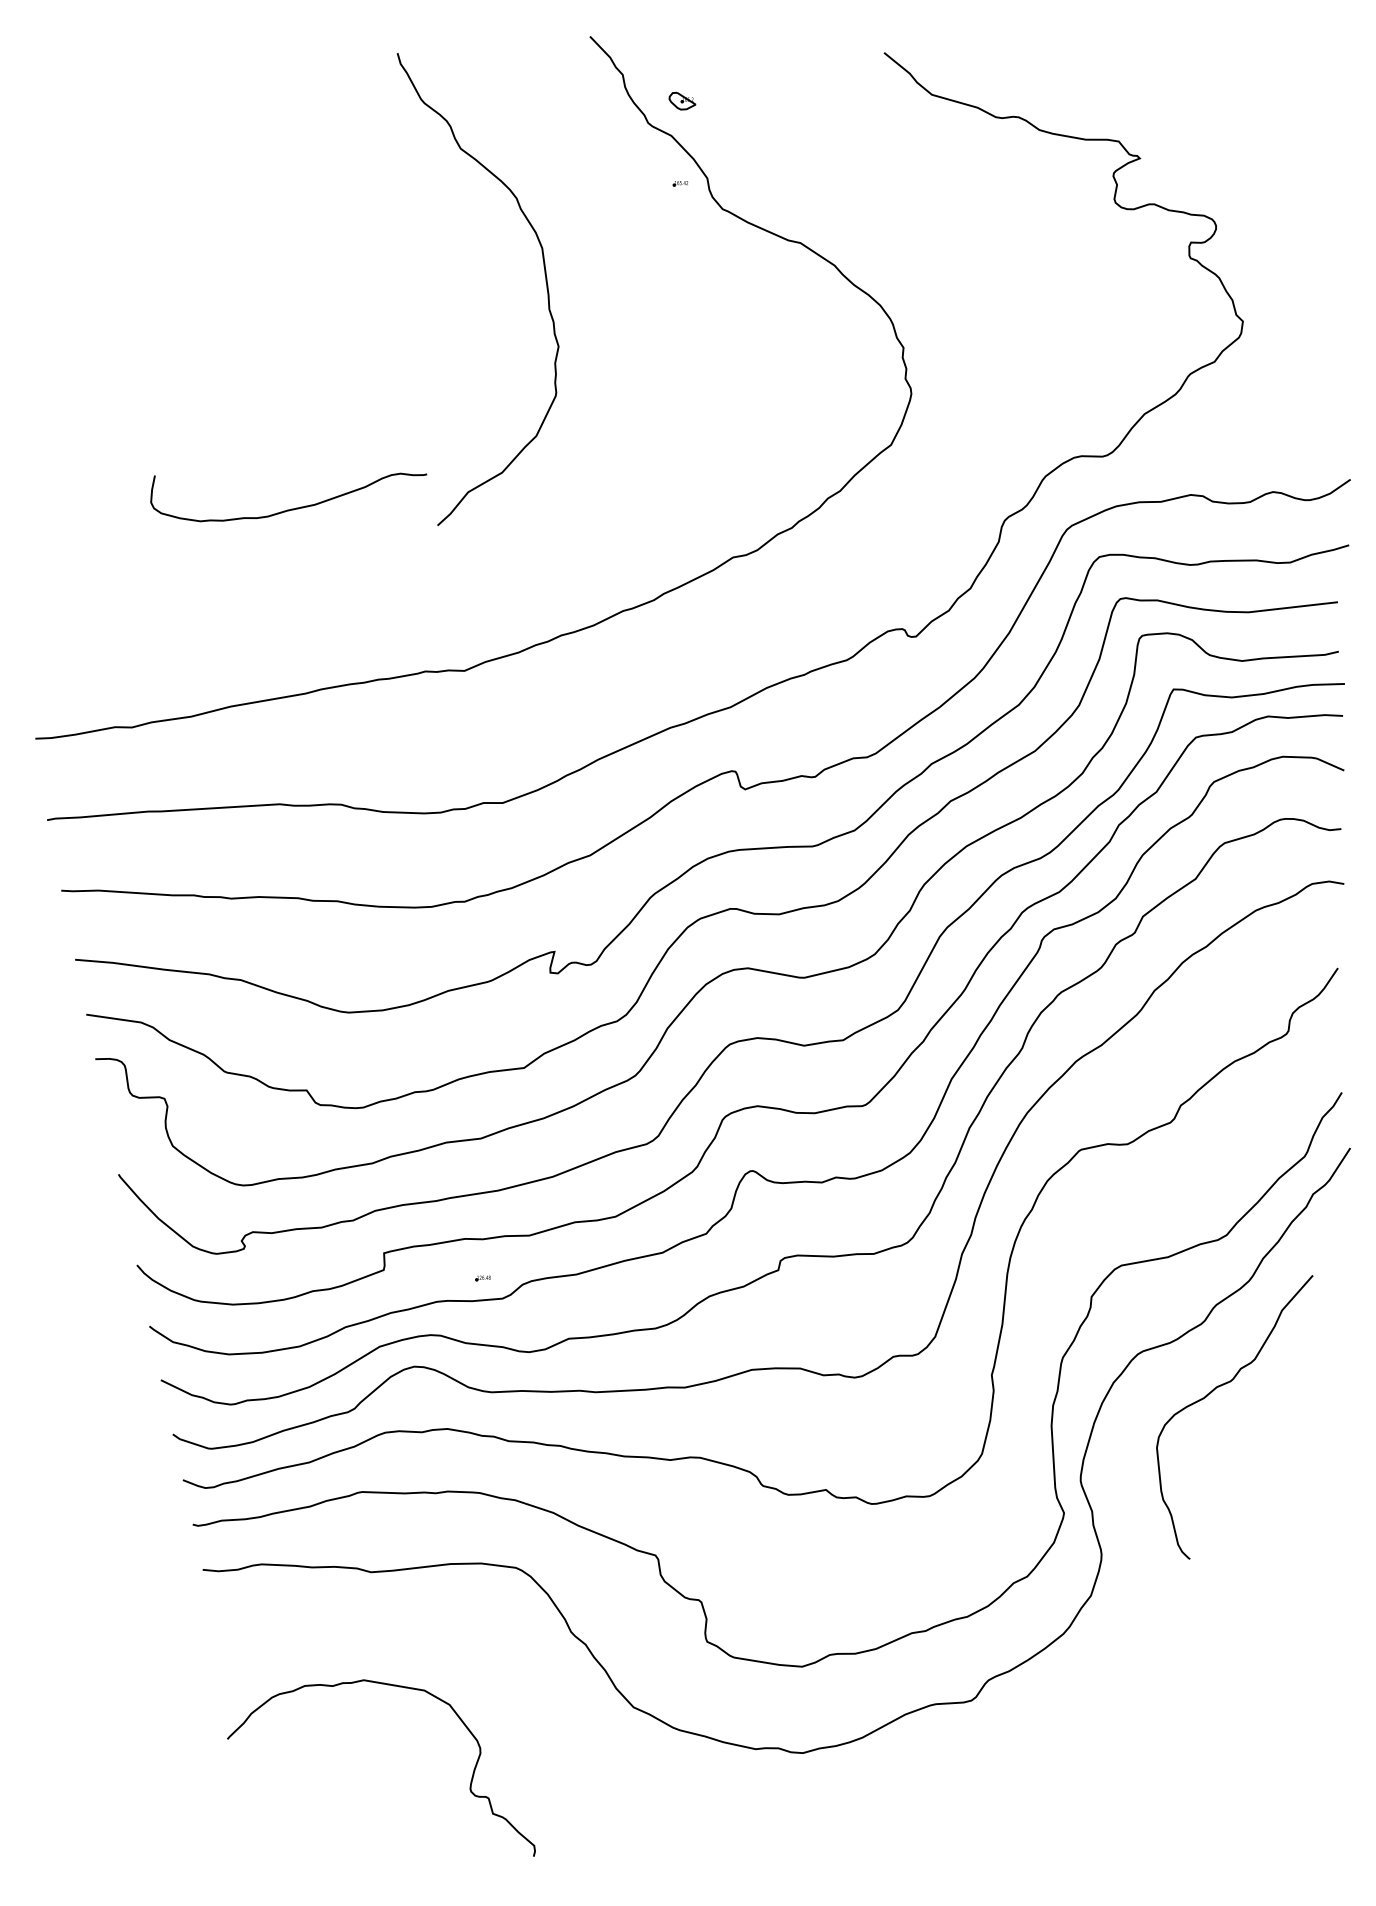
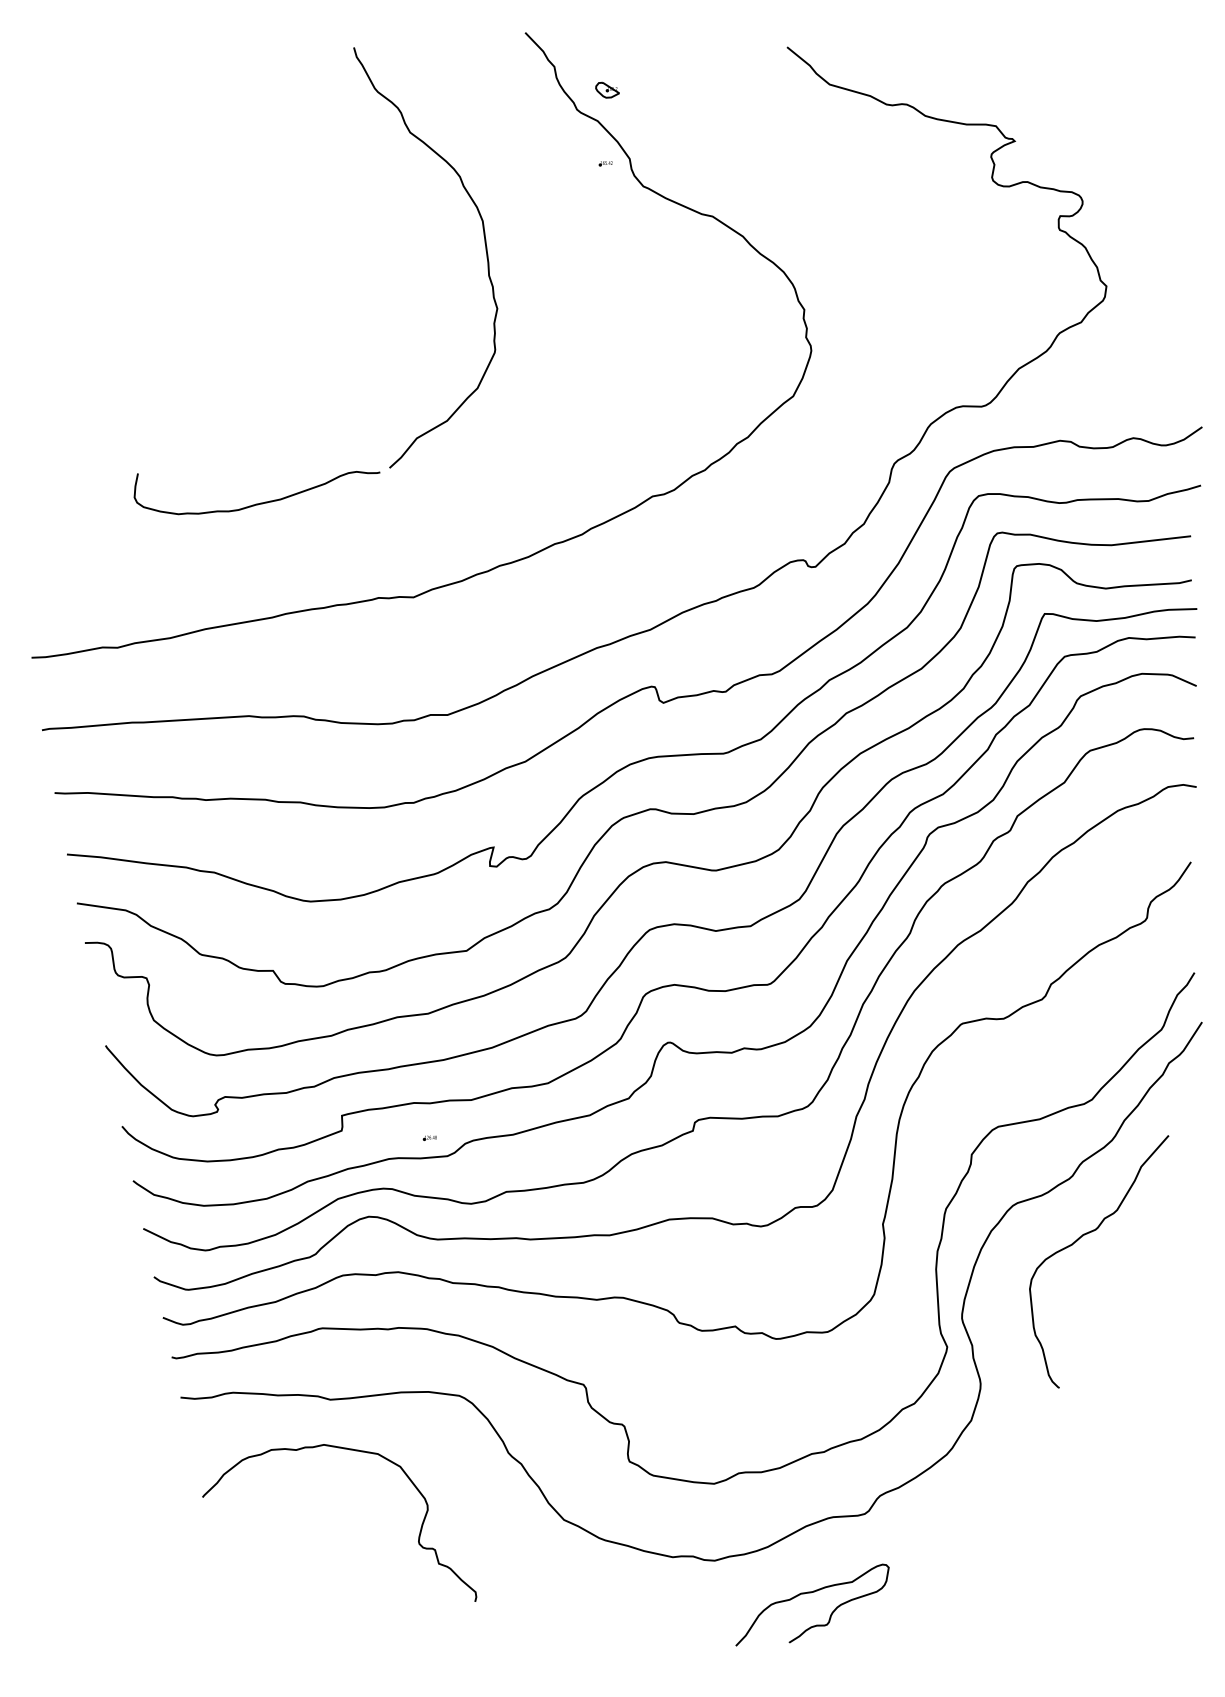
curve: (292, 508) -> (260, 502), moved
curve: (392, 1686) -> (349, 1450), moved
curve: (911, 1789) -> (811, 1593), added

